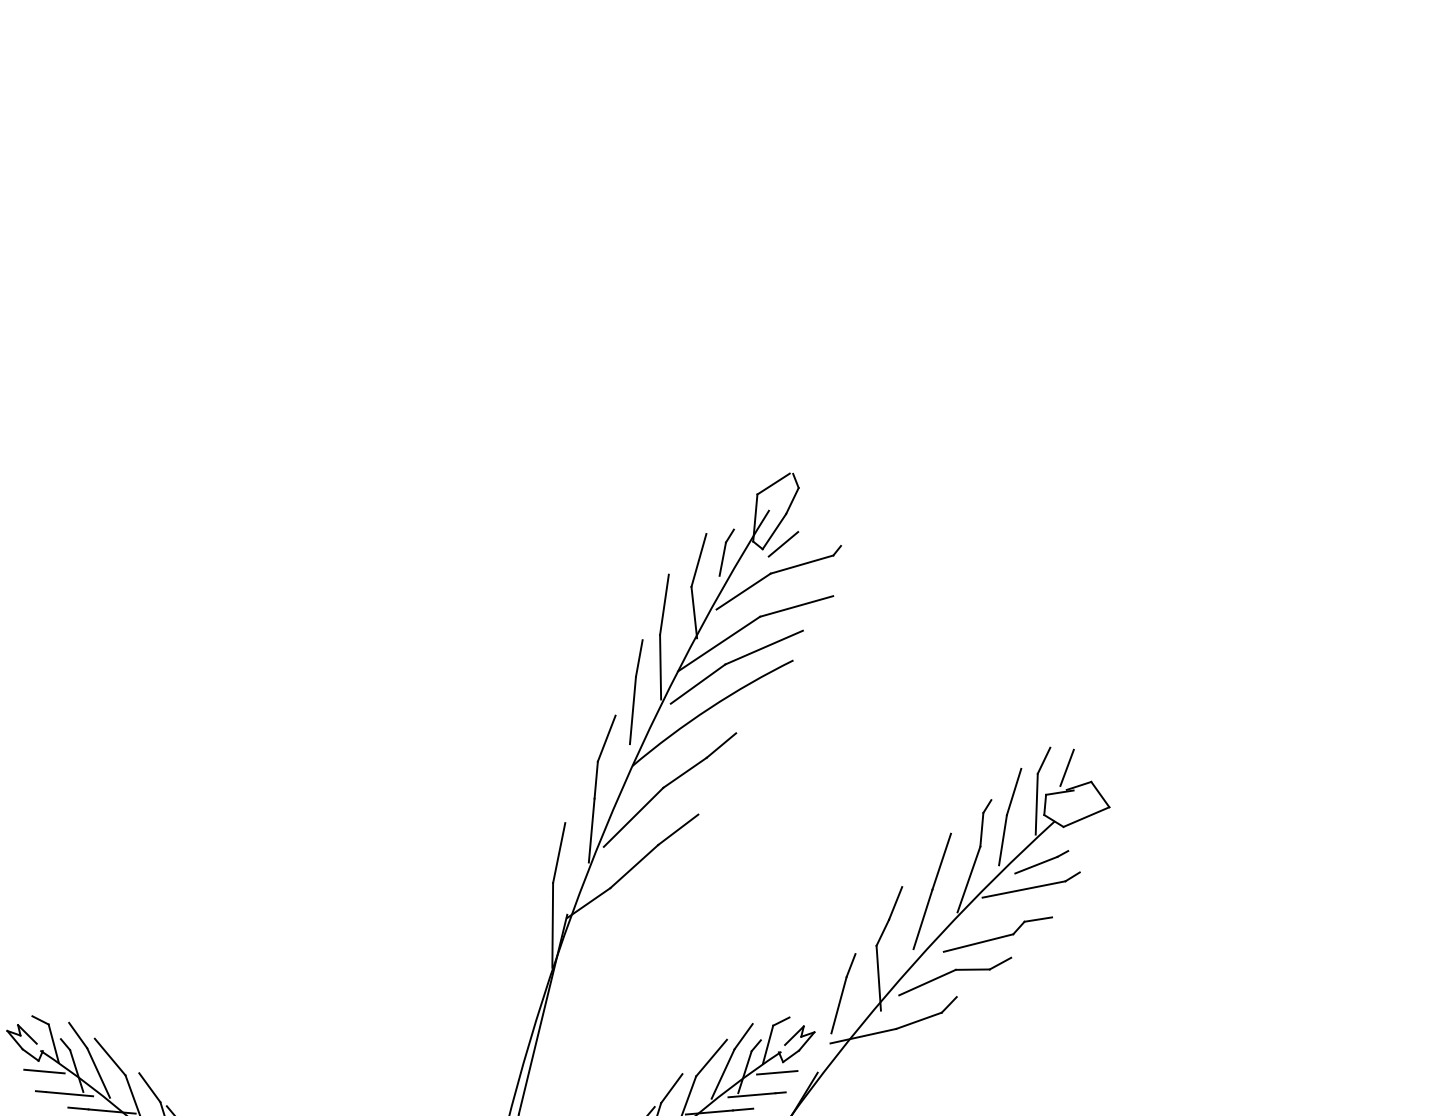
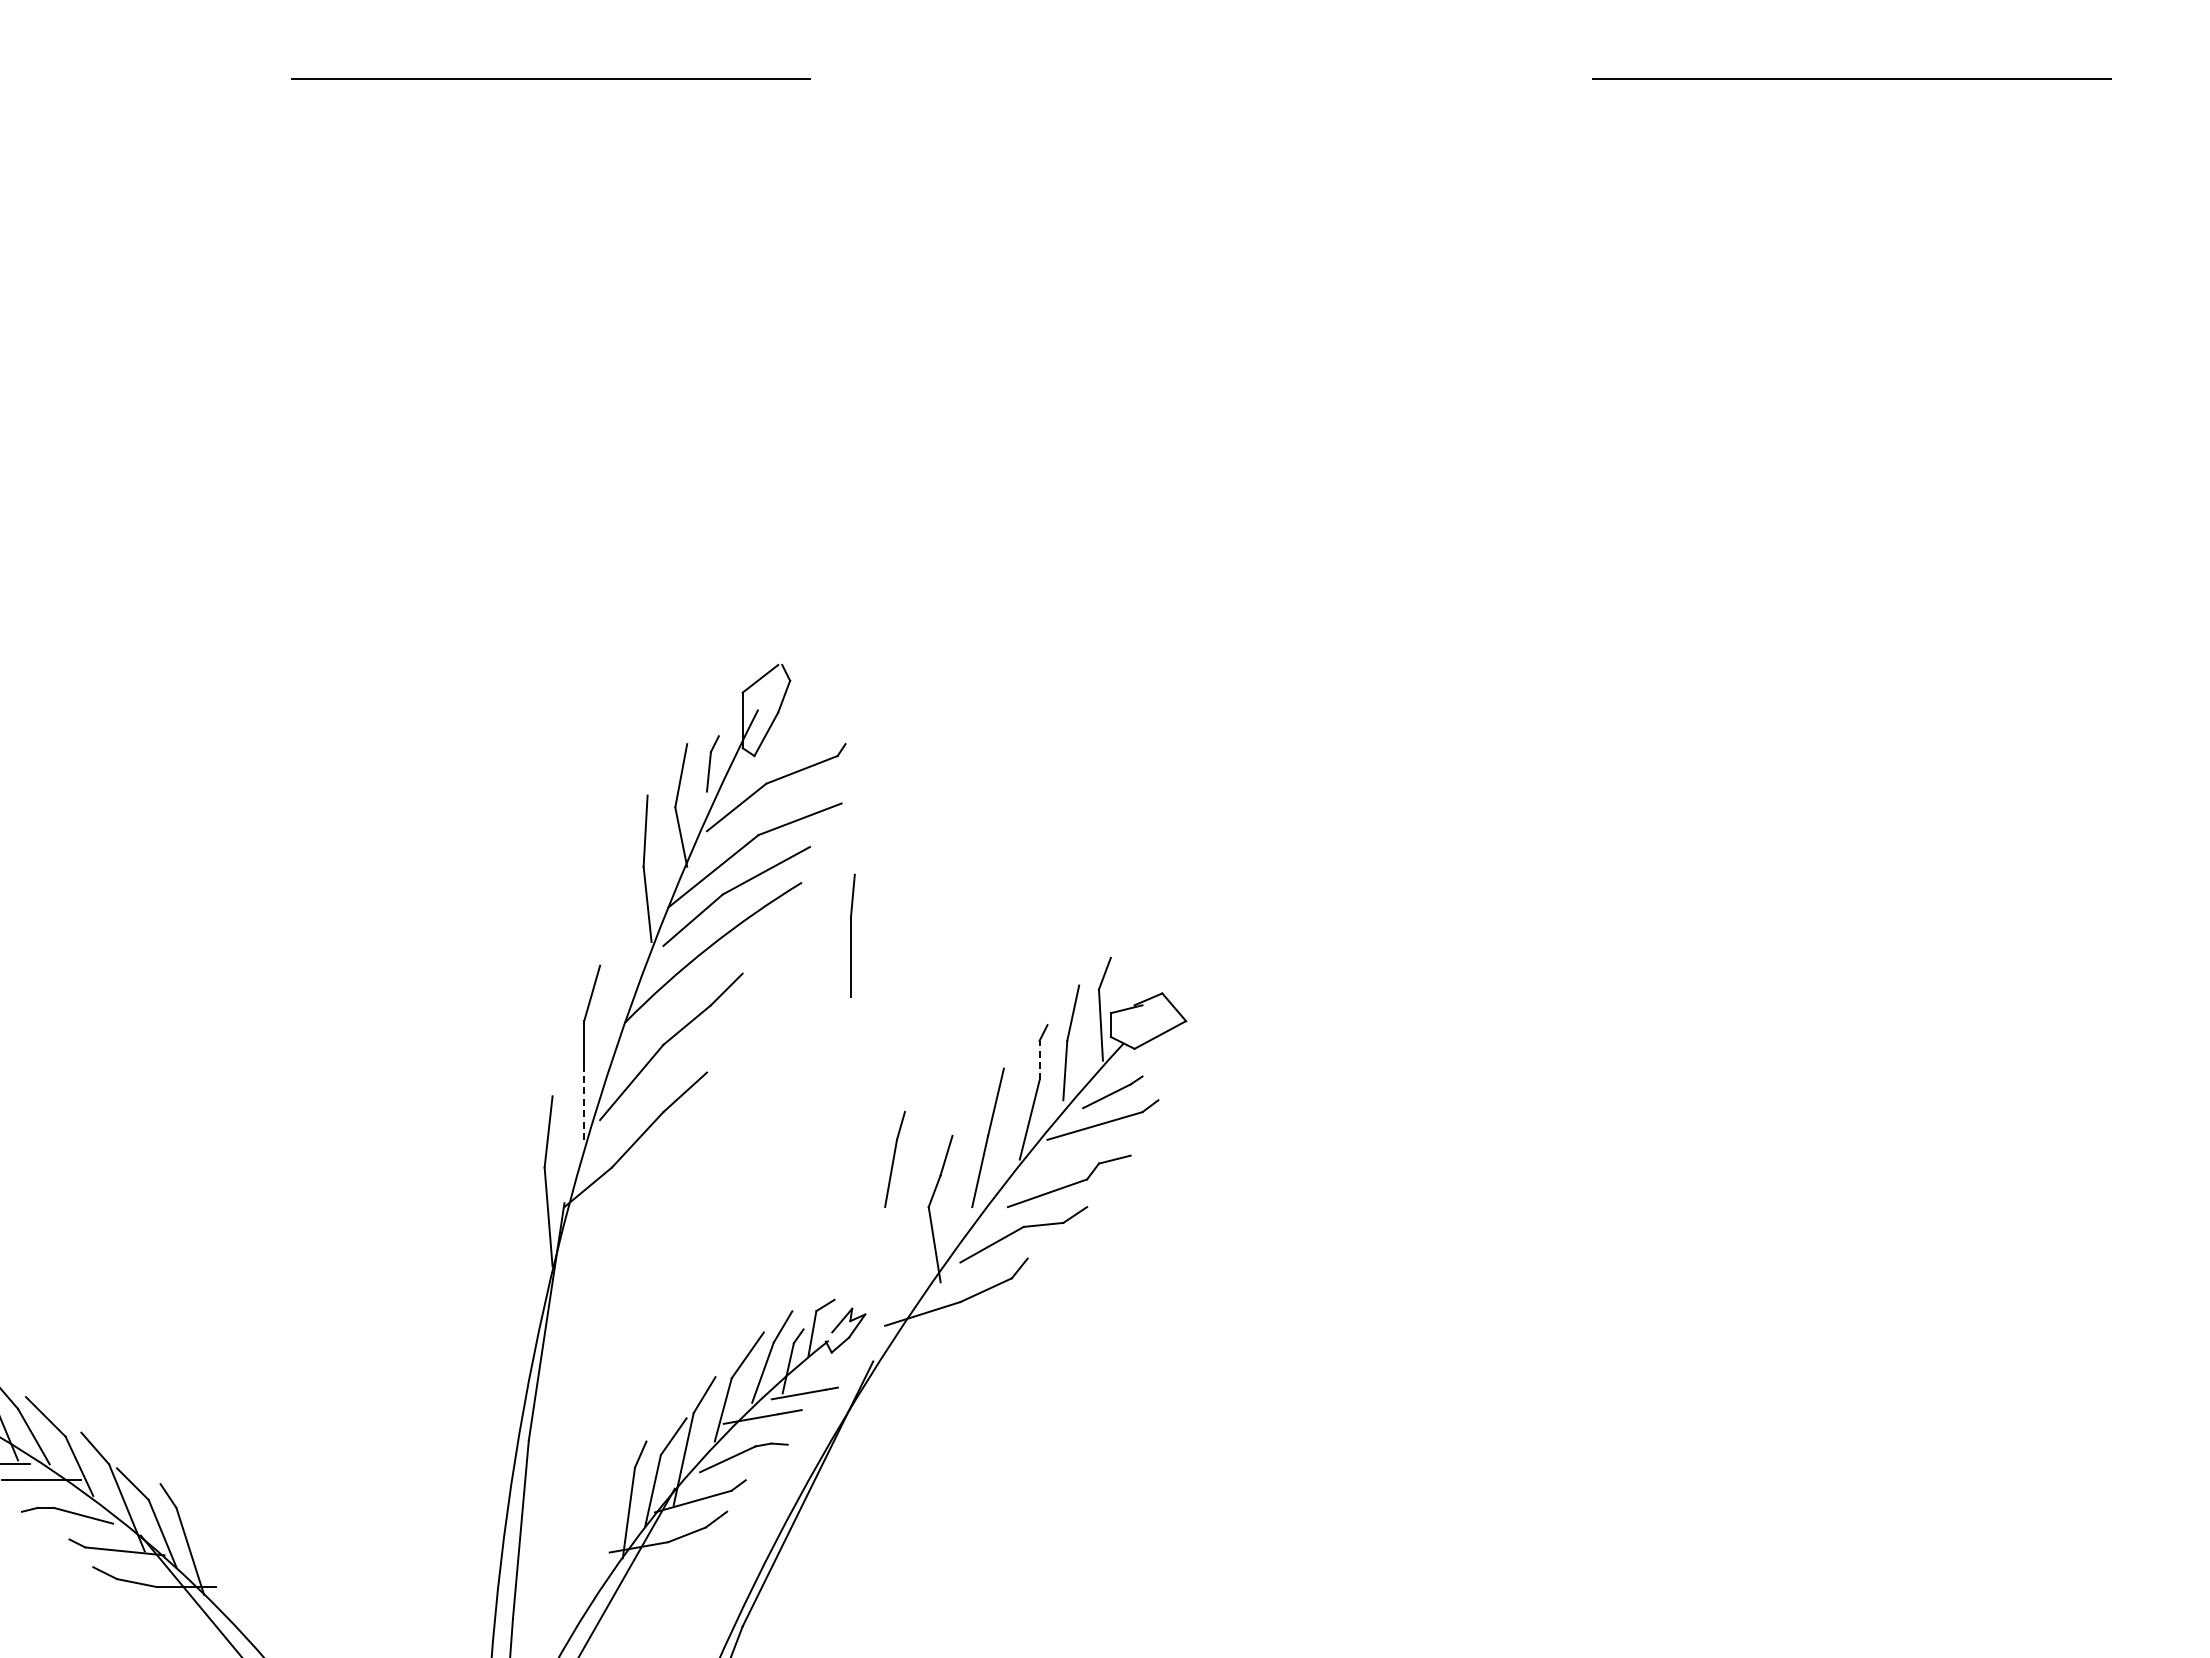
line: (783, 543) -> (778, 747), removed
part: (636, 691) -> (852, 935), moved
line: (1067, 767) -> (1132, 979), removed
line: (981, 829) -> (1039, 1060), solid -> dashed
line: (591, 830) -> (584, 1102), solid -> dashed
part: (842, 993) -> (894, 1159), moved
line: (776, 1072) -> (825, 1365), removed

